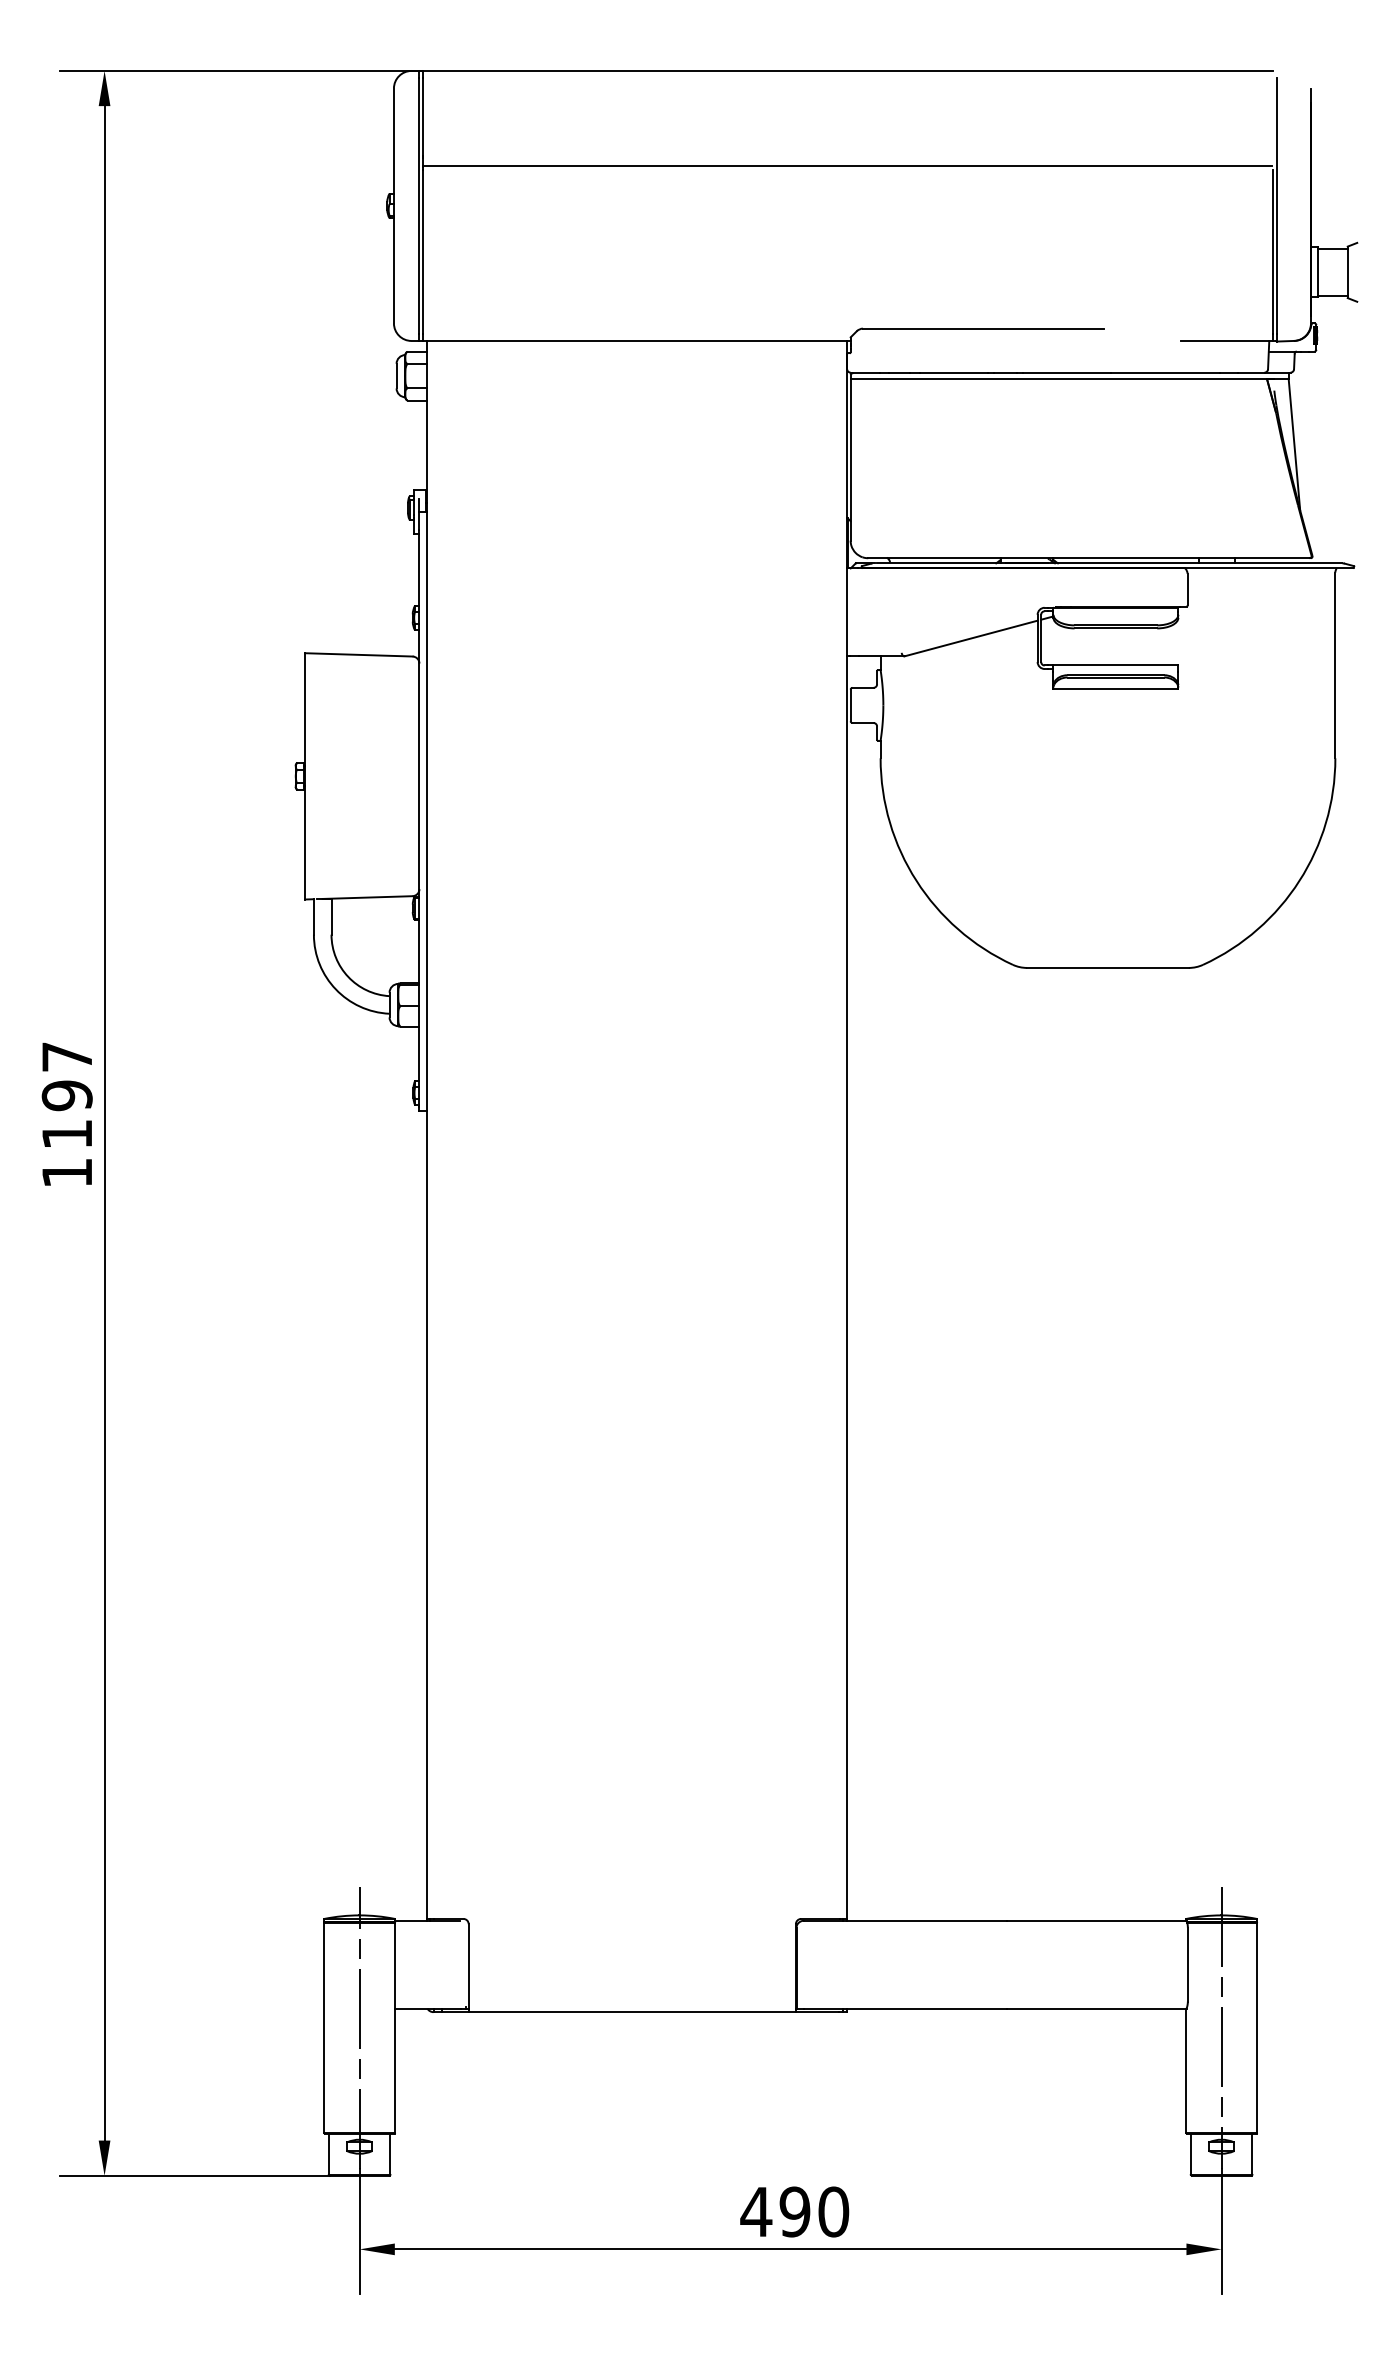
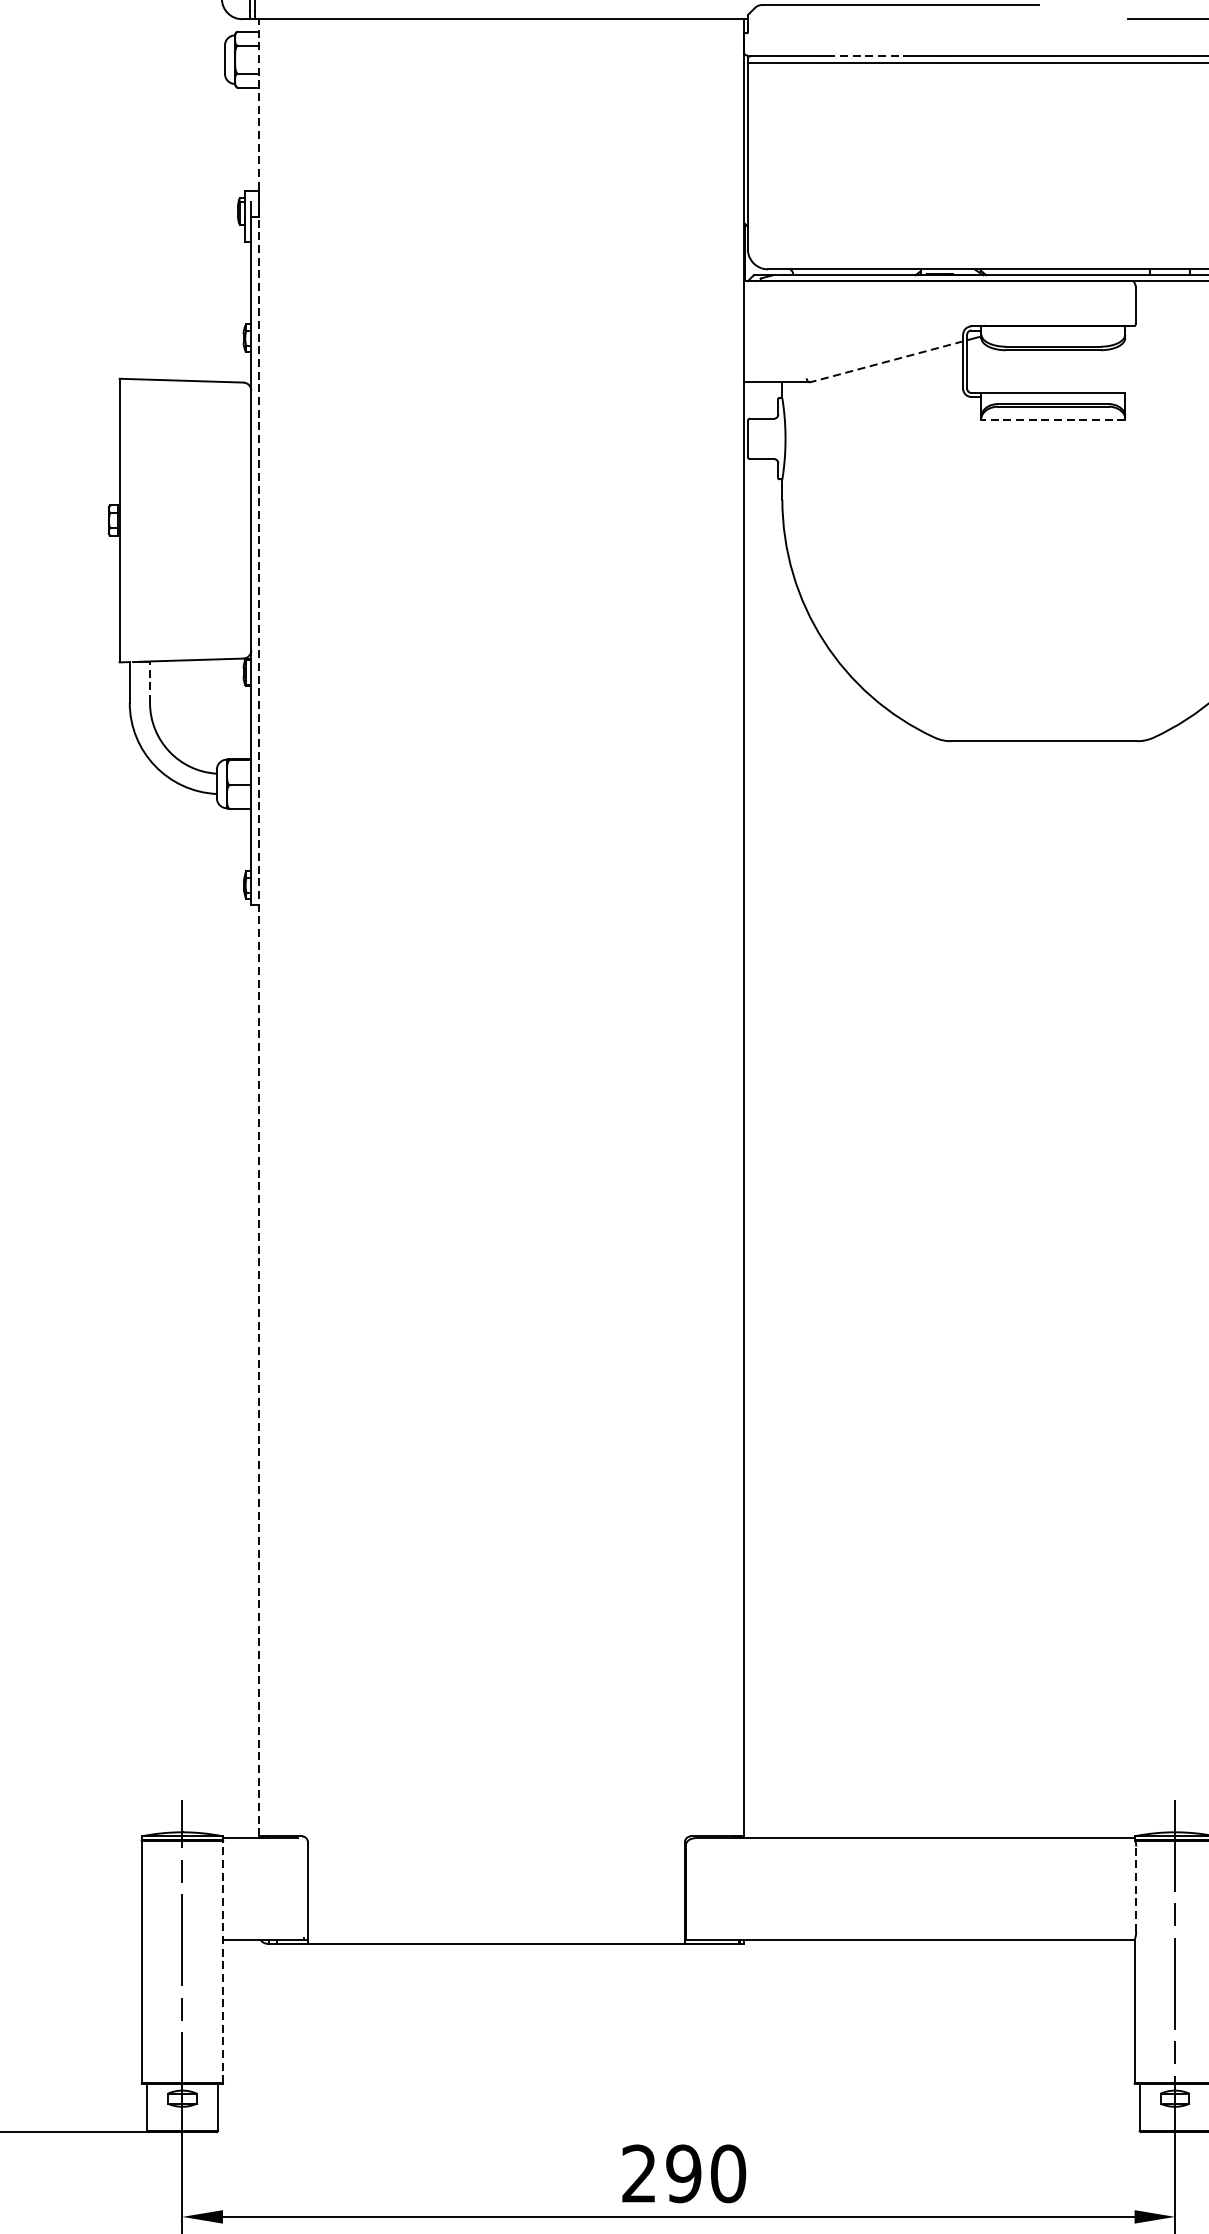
line: (954, 372) -> (867, 55), solid -> dashed
line: (971, 638) -> (887, 361), solid -> dashed
line: (1115, 688) -> (1052, 419), solid -> dashed
line: (331, 916) -> (150, 681), solid -> dashed
line: (426, 1129) -> (259, 927), solid -> dashed
line: (1187, 1964) -> (1135, 1888), solid -> dashed
line: (394, 2027) -> (222, 1961), solid -> dashed
text: (756, 2211) -> (639, 2173), 490 -> 290

